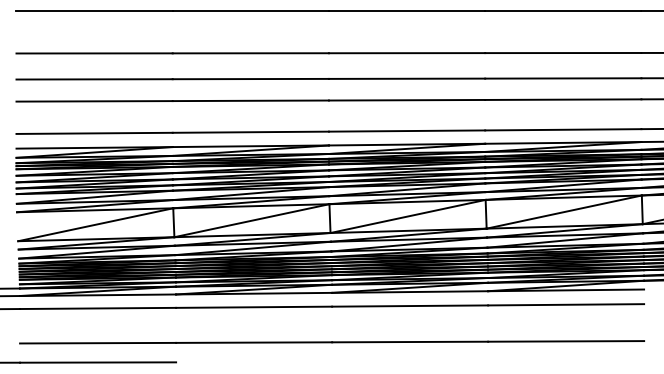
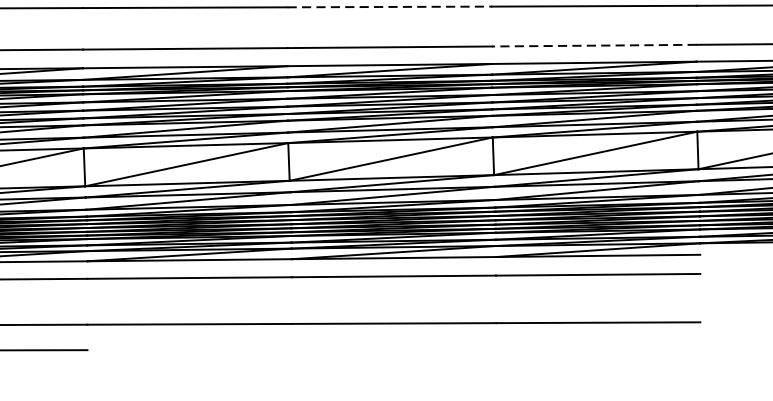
line: (407, 100) -> (390, 7), solid -> dashed
line: (562, 129) -> (593, 45), solid -> dashed

